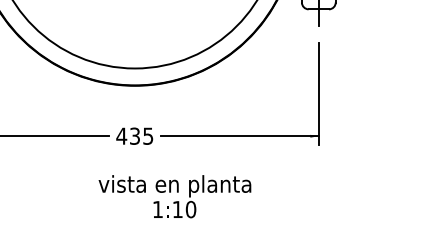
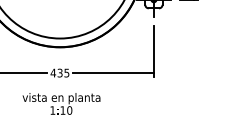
text: (174, 195) -> (61, 103), moved

